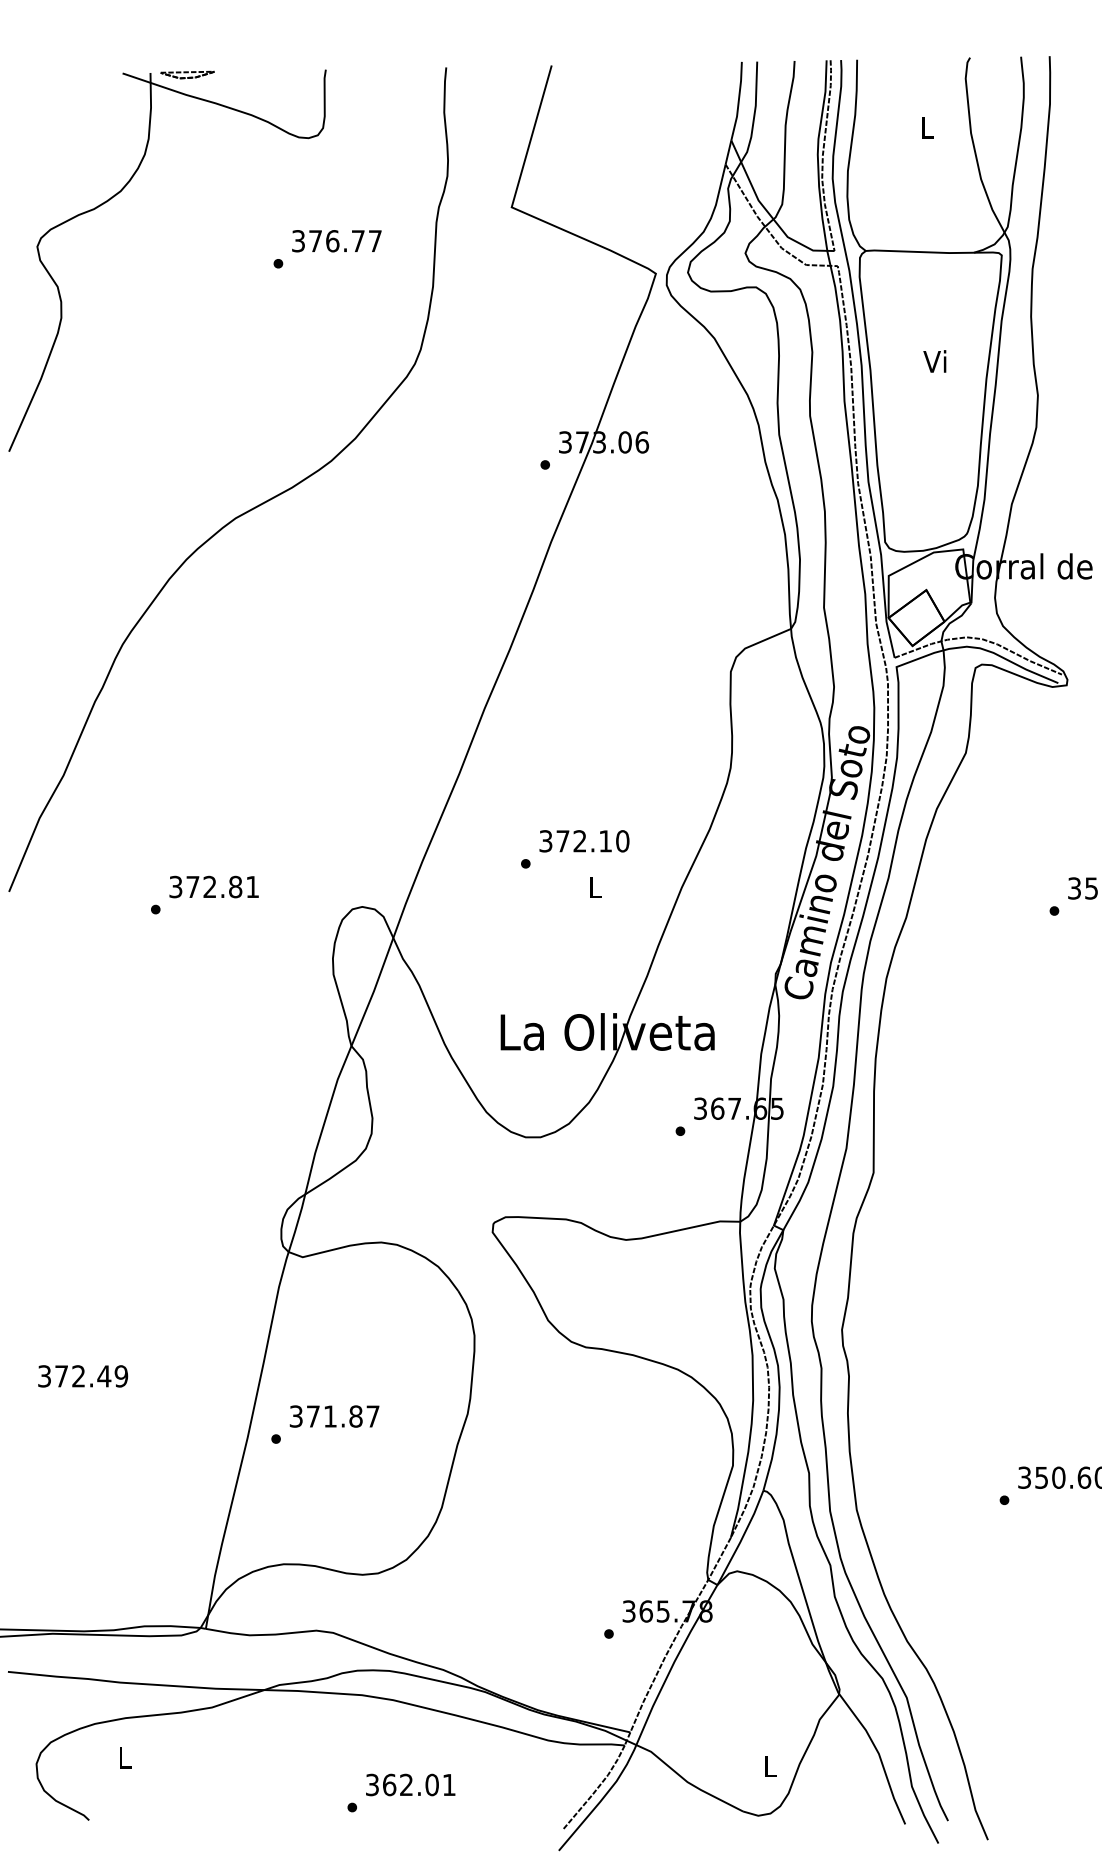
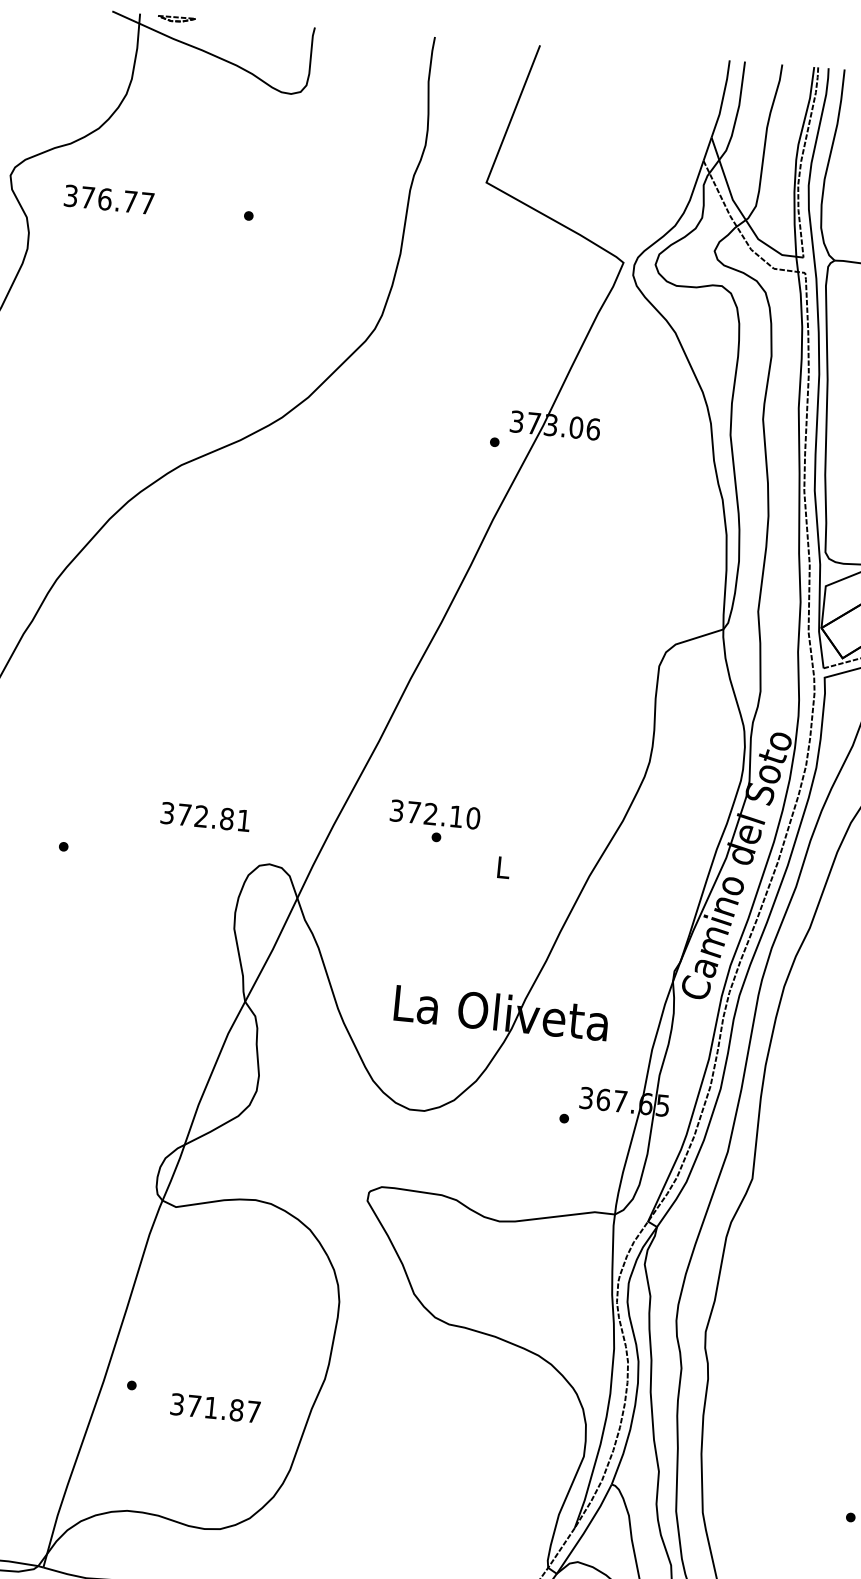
part: (187, 74) -> (176, 18), size x0.7
text: (336, 241) -> (108, 200), moved
text: (584, 841) -> (435, 814), moved
text: (213, 886) -> (205, 816), moved
text: (334, 1416) -> (215, 1408), moved

